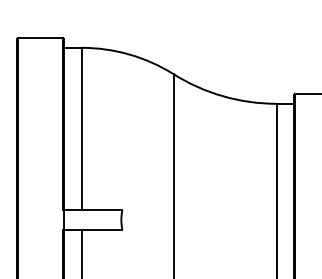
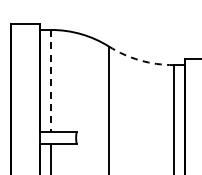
arc: (222, 96) -> (139, 60), solid -> dashed
line: (82, 128) -> (51, 80), solid -> dashed

